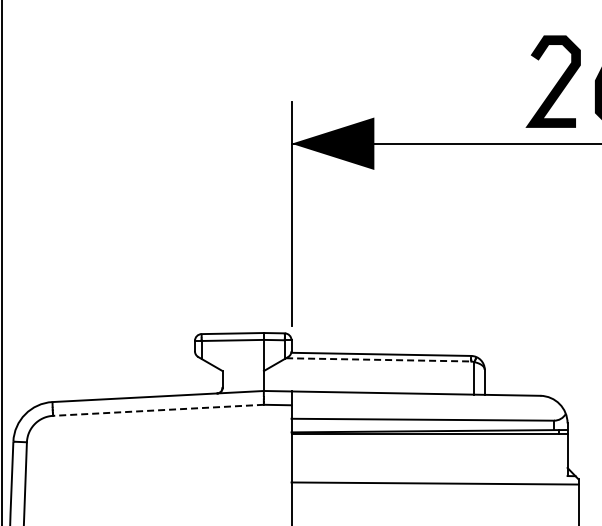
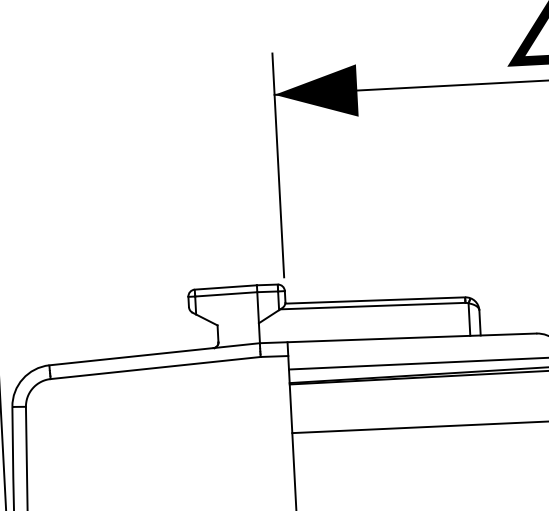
line: (378, 359) -> (372, 305), dashed -> solid
line: (158, 410) -> (155, 368), dashed -> solid

